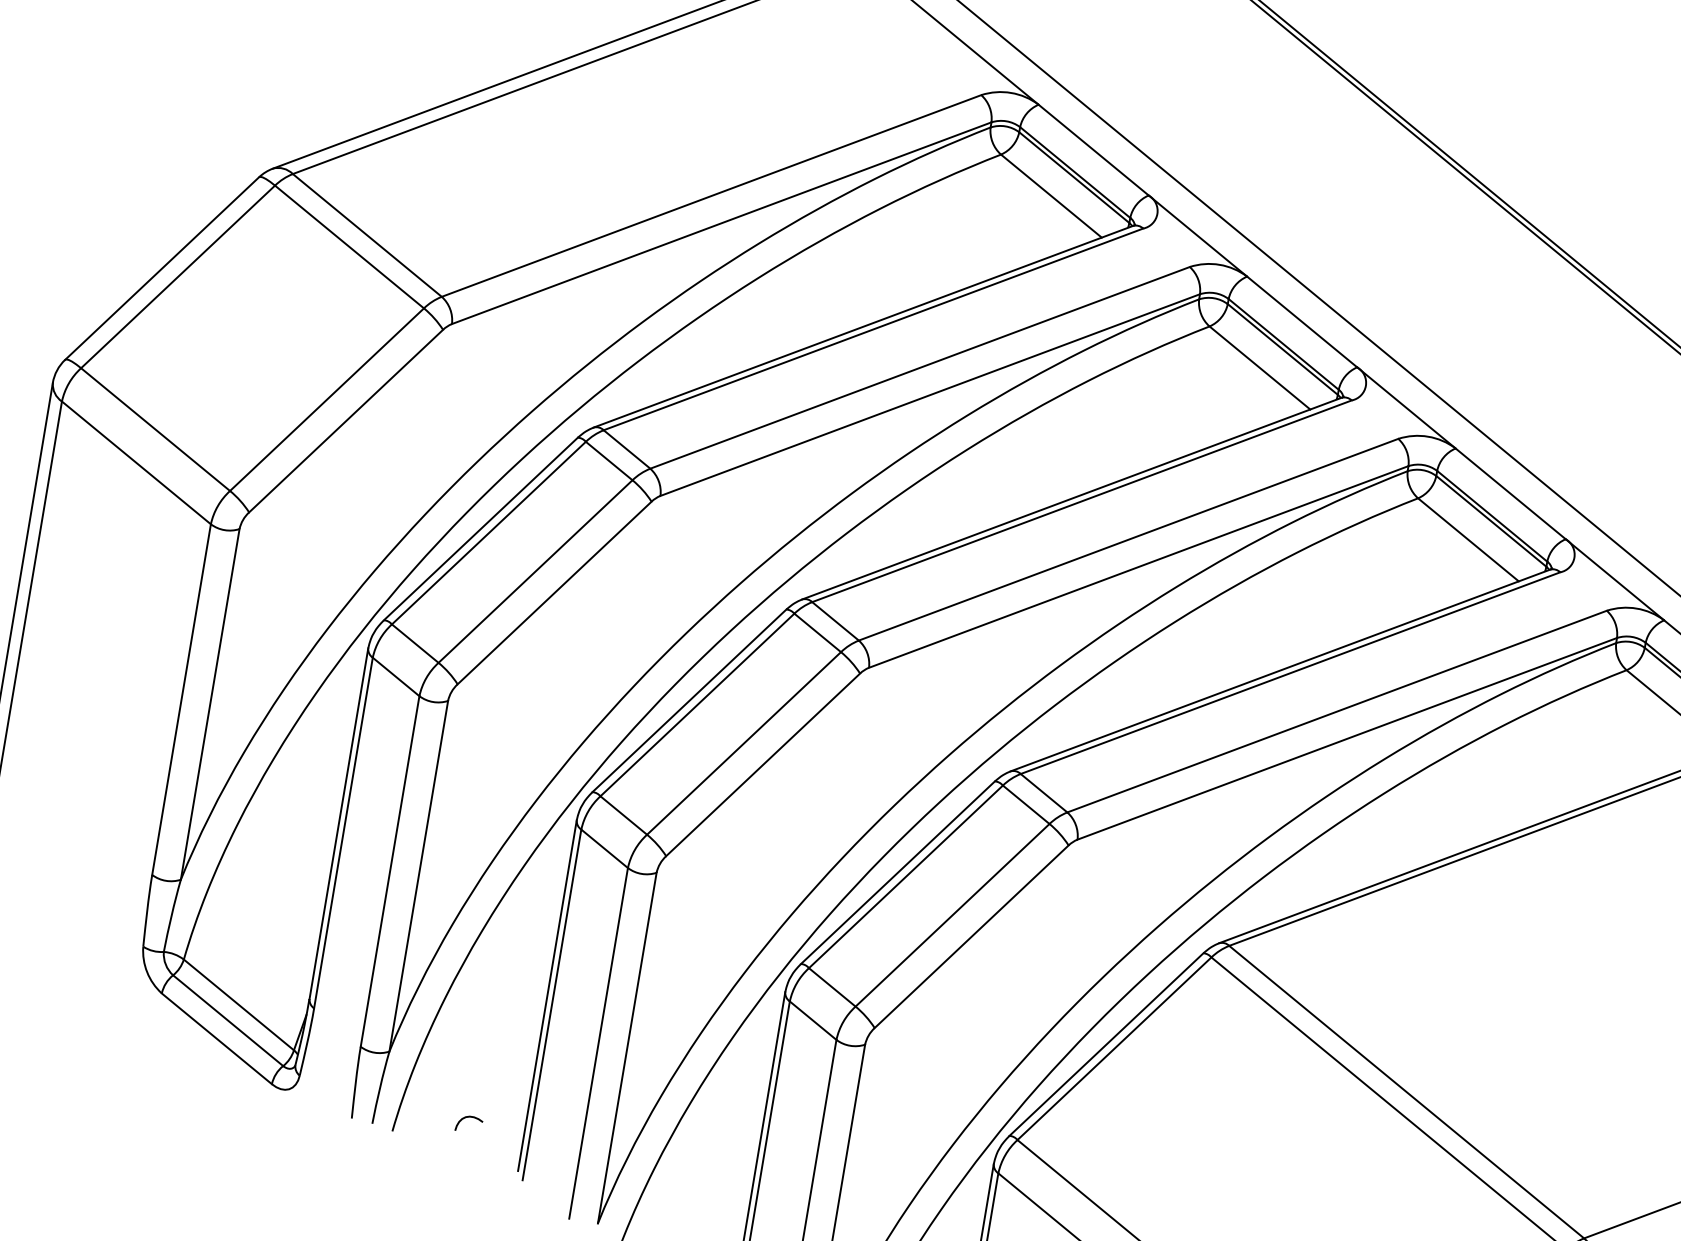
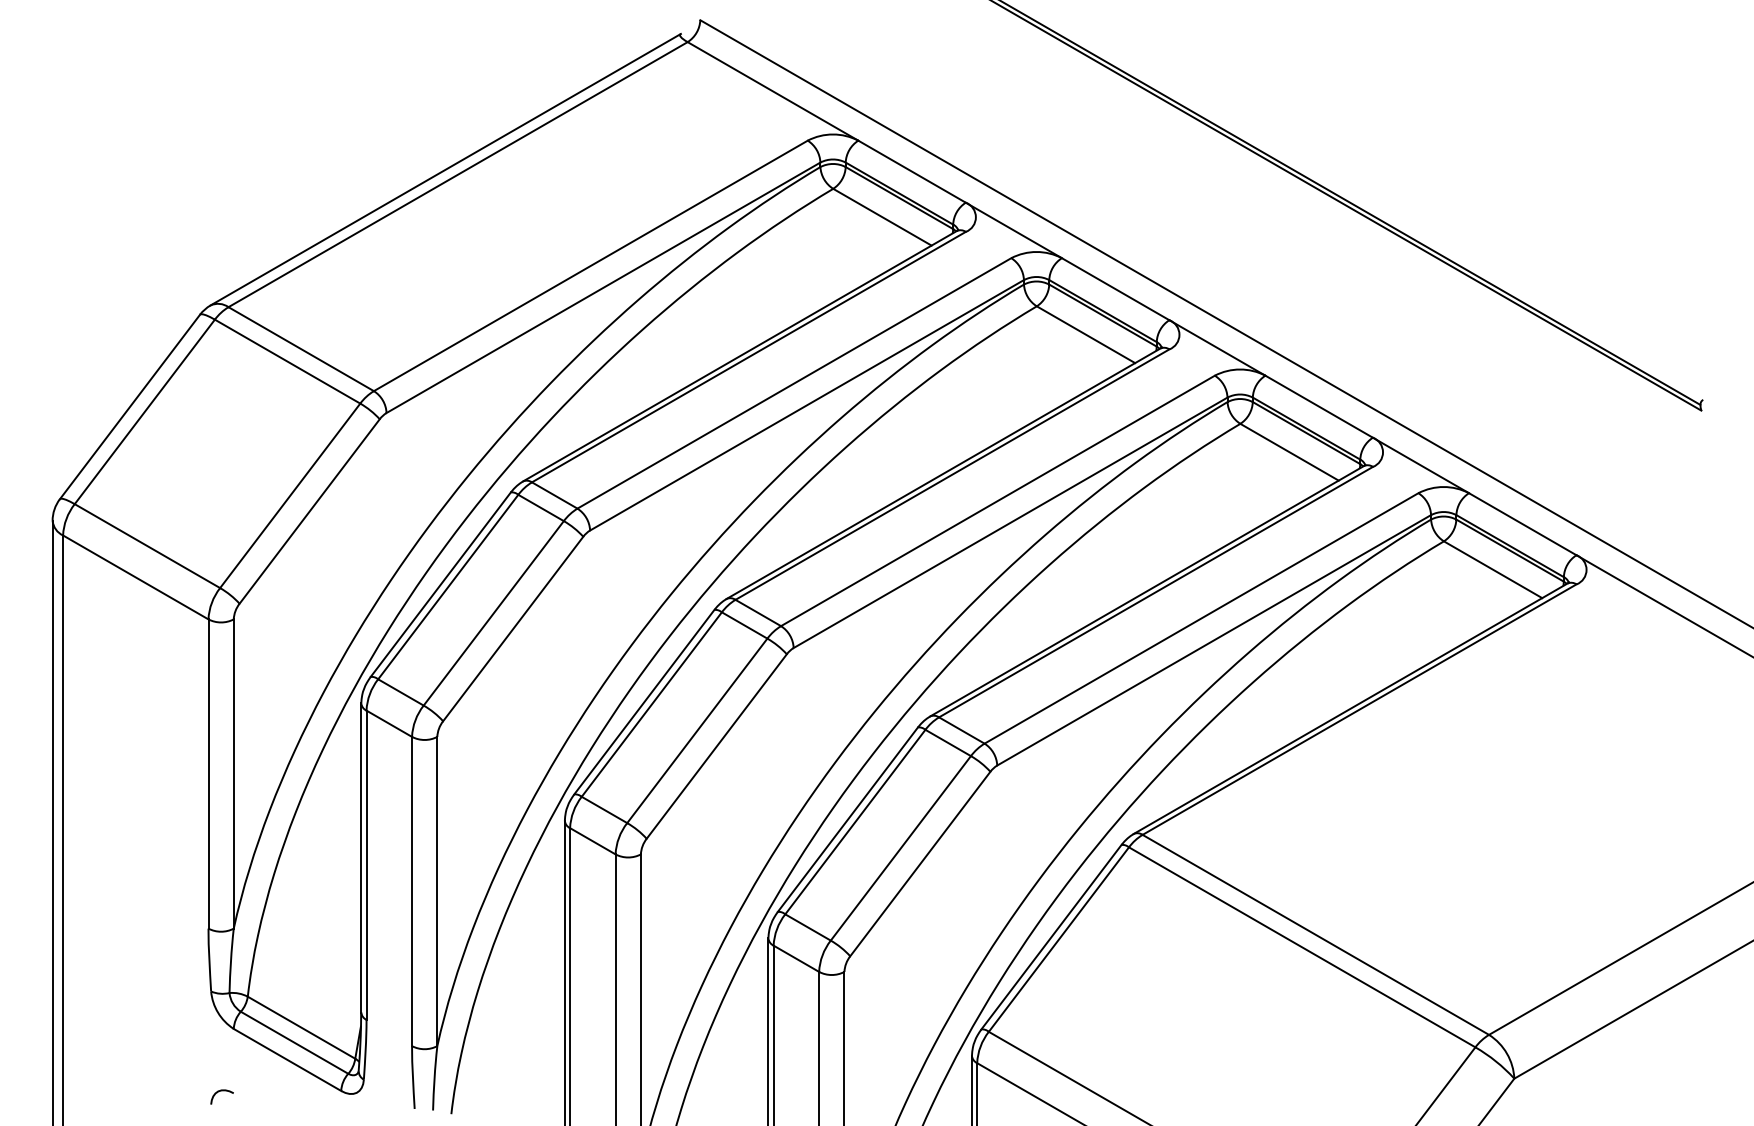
curve: (469, 1117) -> (221, 1091), moved

